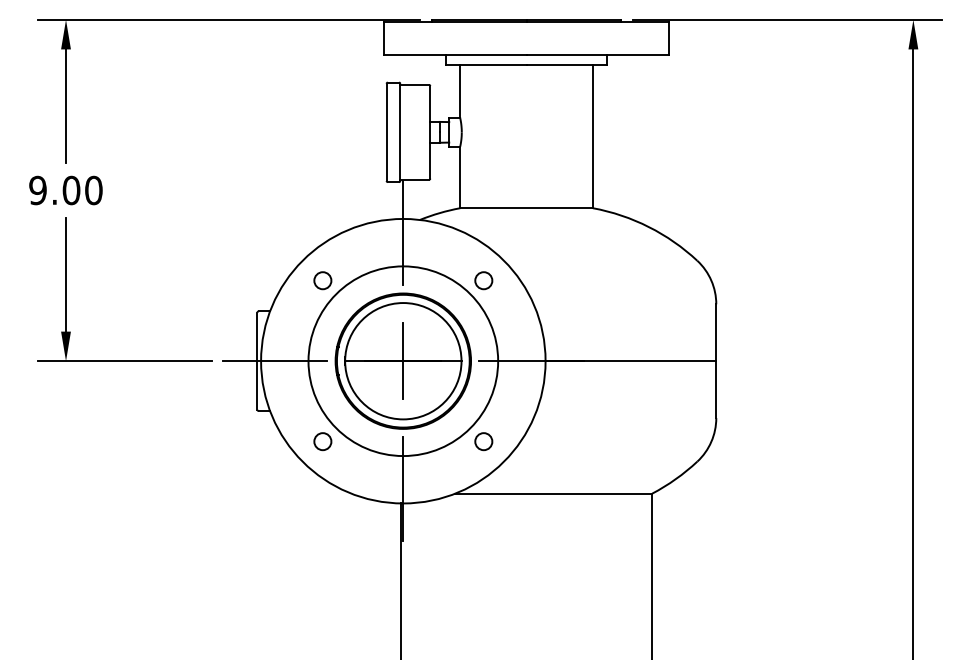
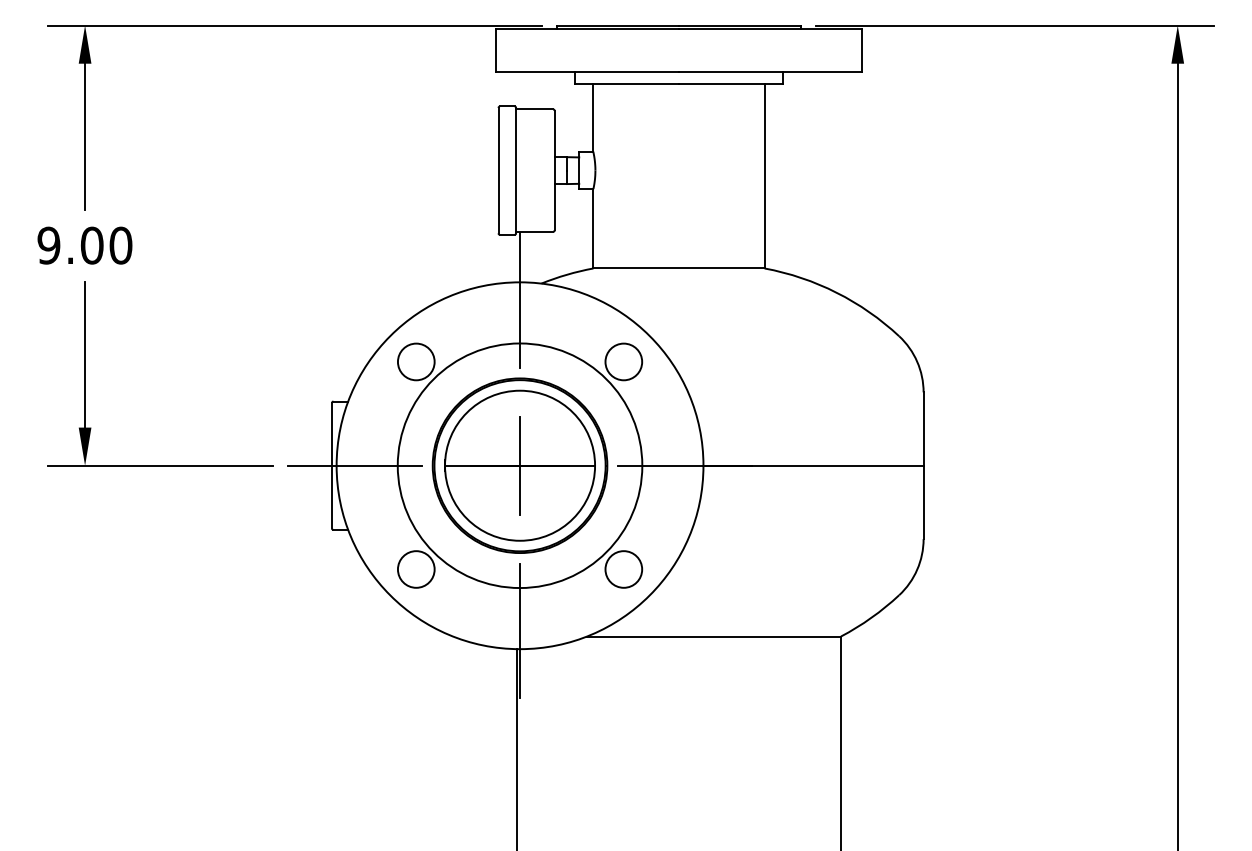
circle: (322, 280) -> (415, 361), size x1.67
circle: (483, 280) -> (623, 361), size x1.67
circle: (322, 441) -> (415, 569), size x1.67
circle: (483, 441) -> (623, 569), size x1.67

